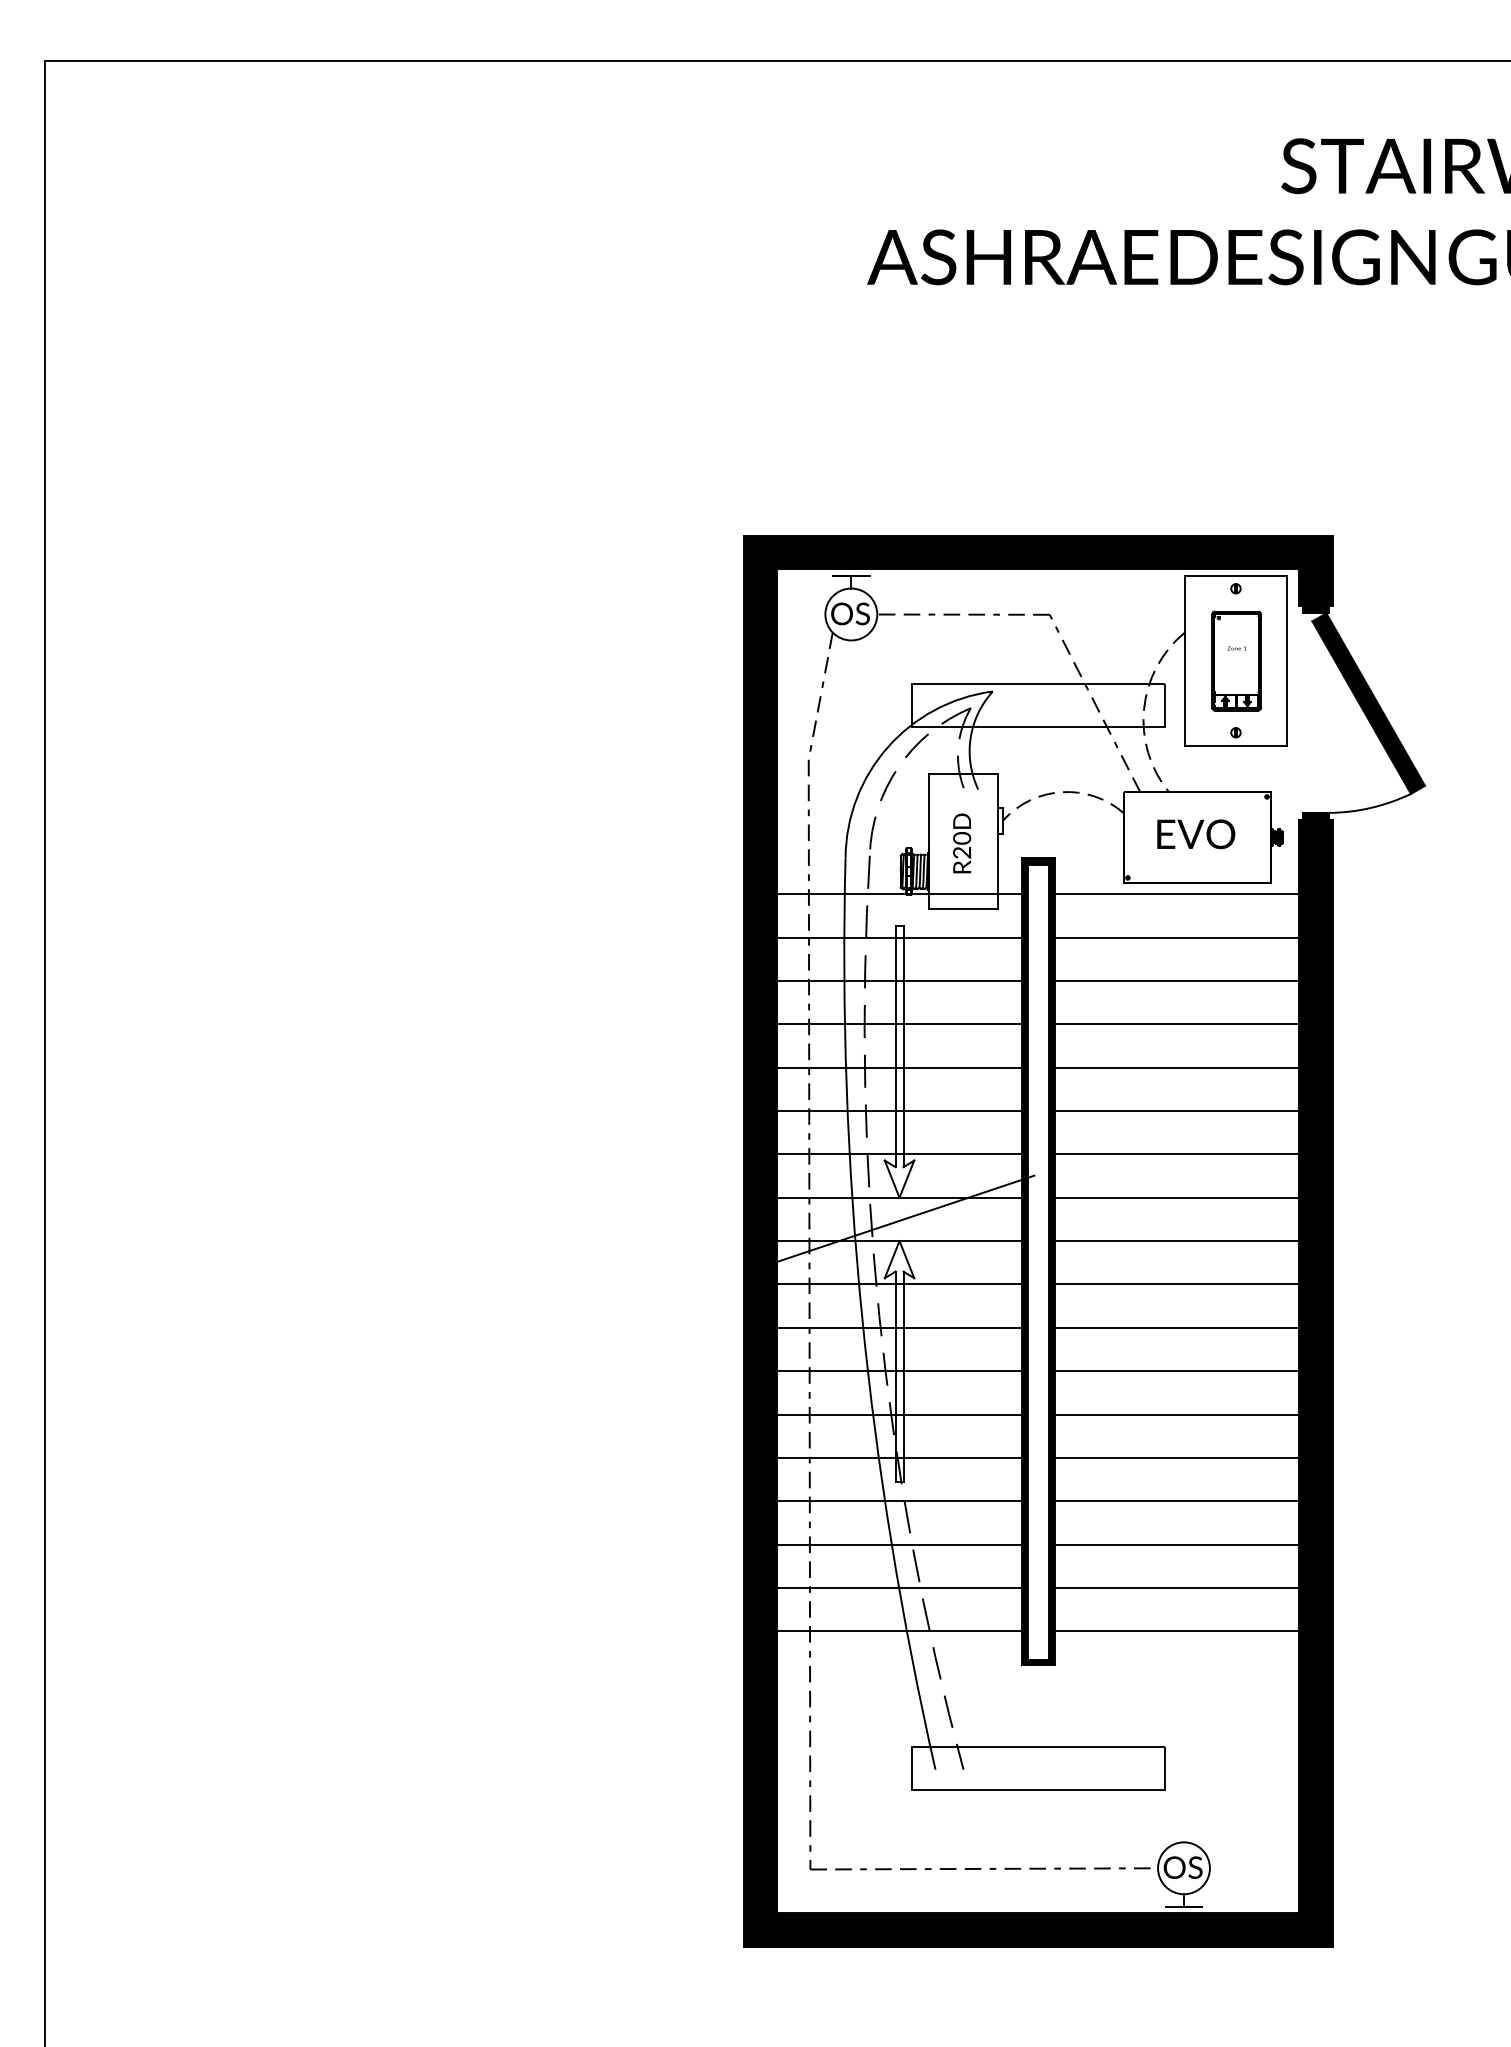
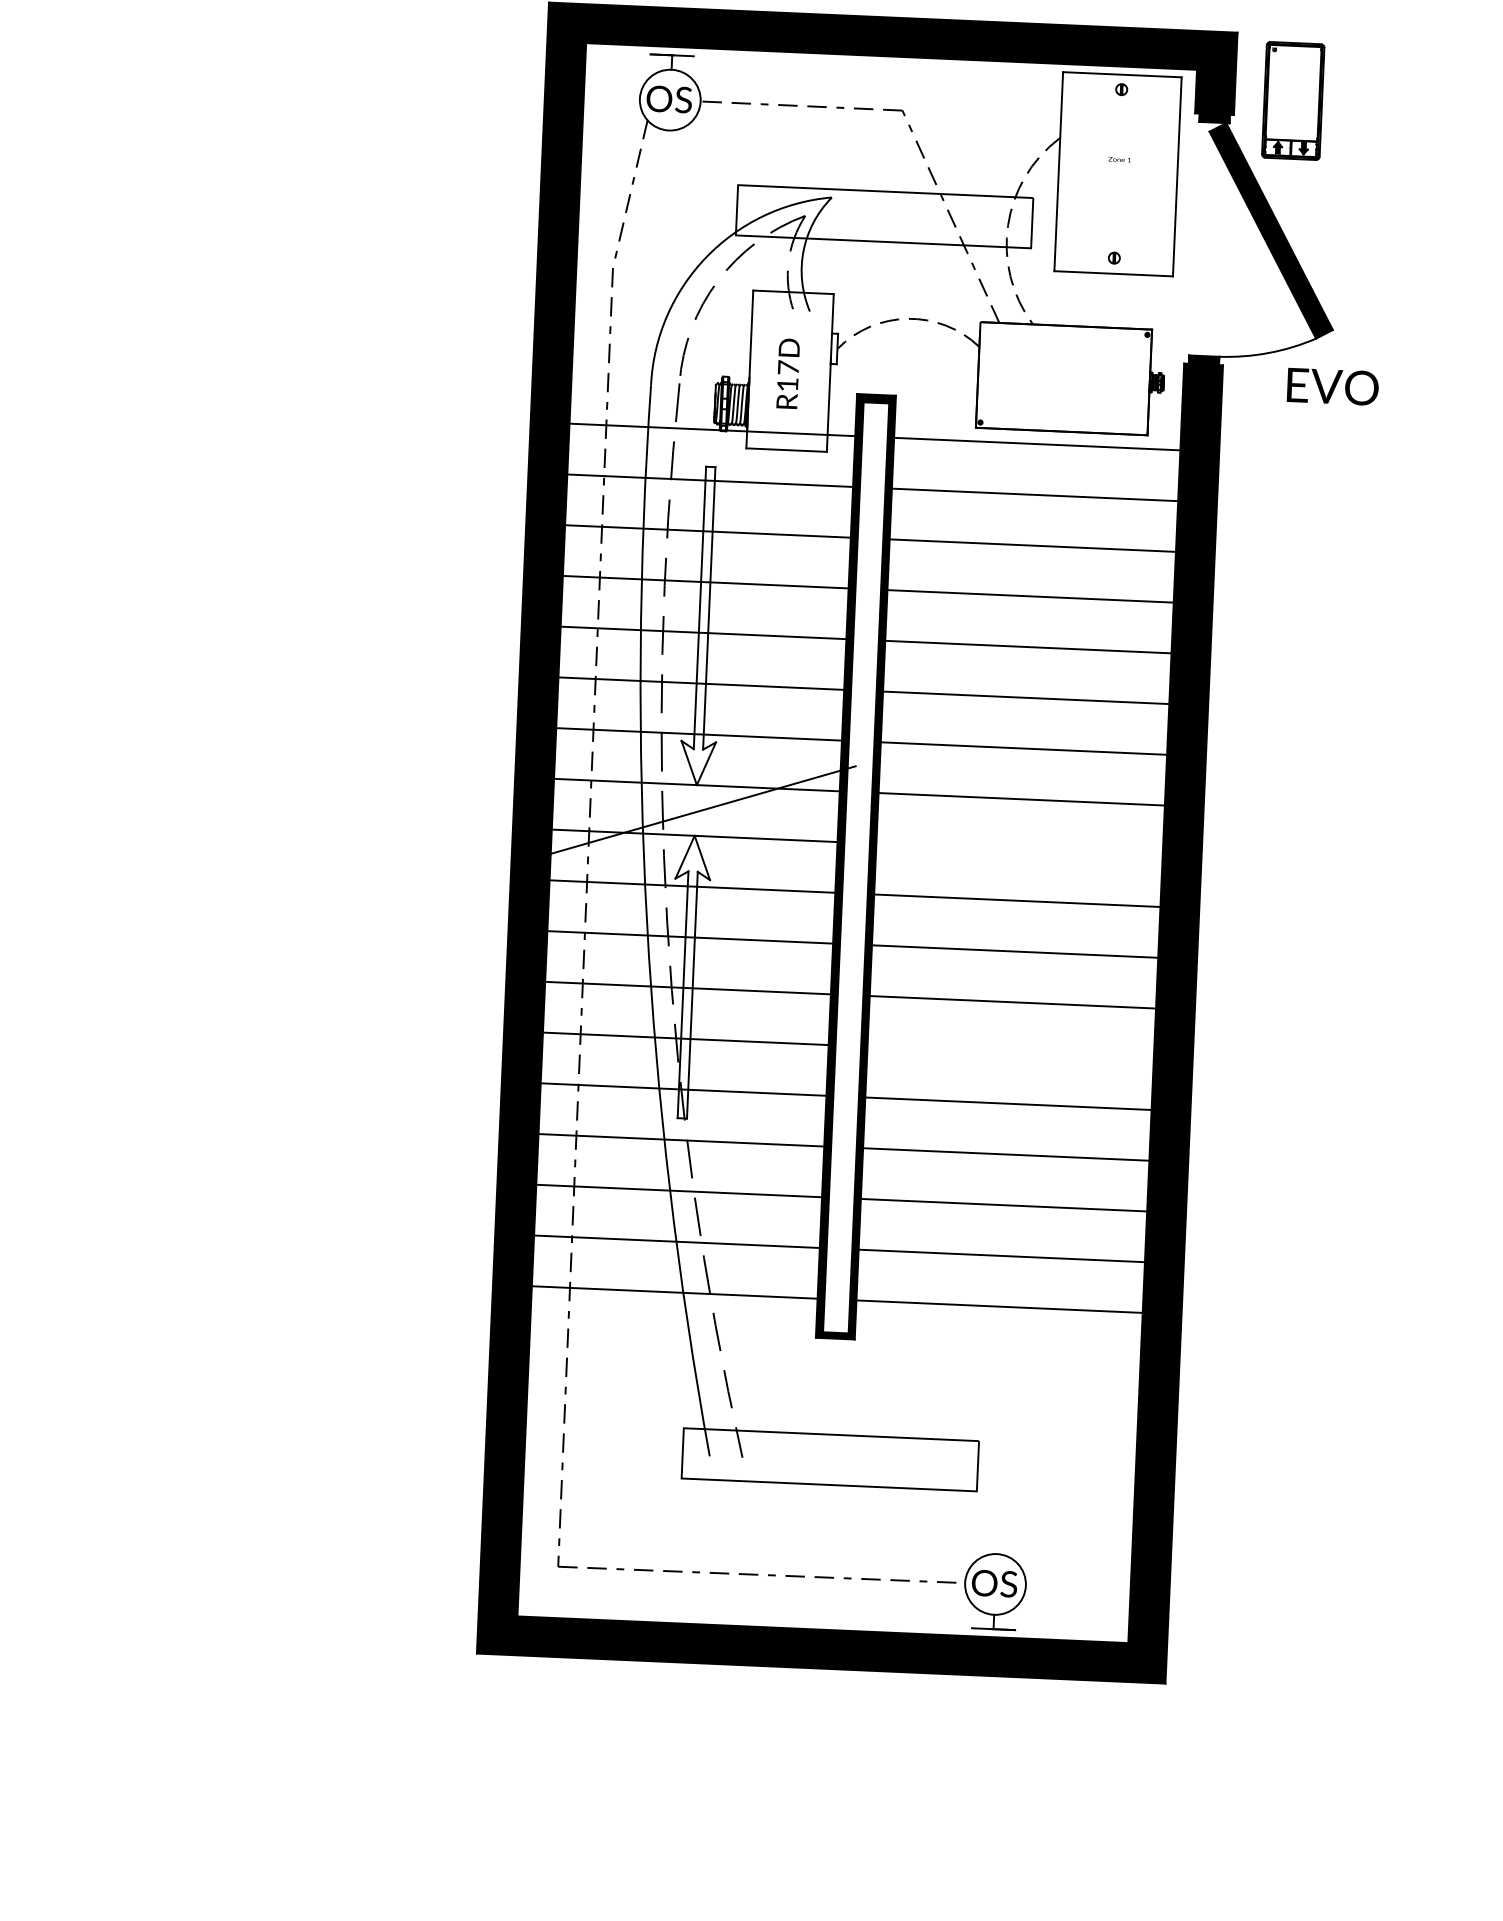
part: (1236, 660) -> (1293, 100), moved
text: (1196, 834) -> (1333, 387), moved
text: (962, 845) -> (788, 376), R20D -> R17D
line: (1176, 1241) -> (1018, 850), removed
line: (1176, 1414) -> (1009, 1052), removed

